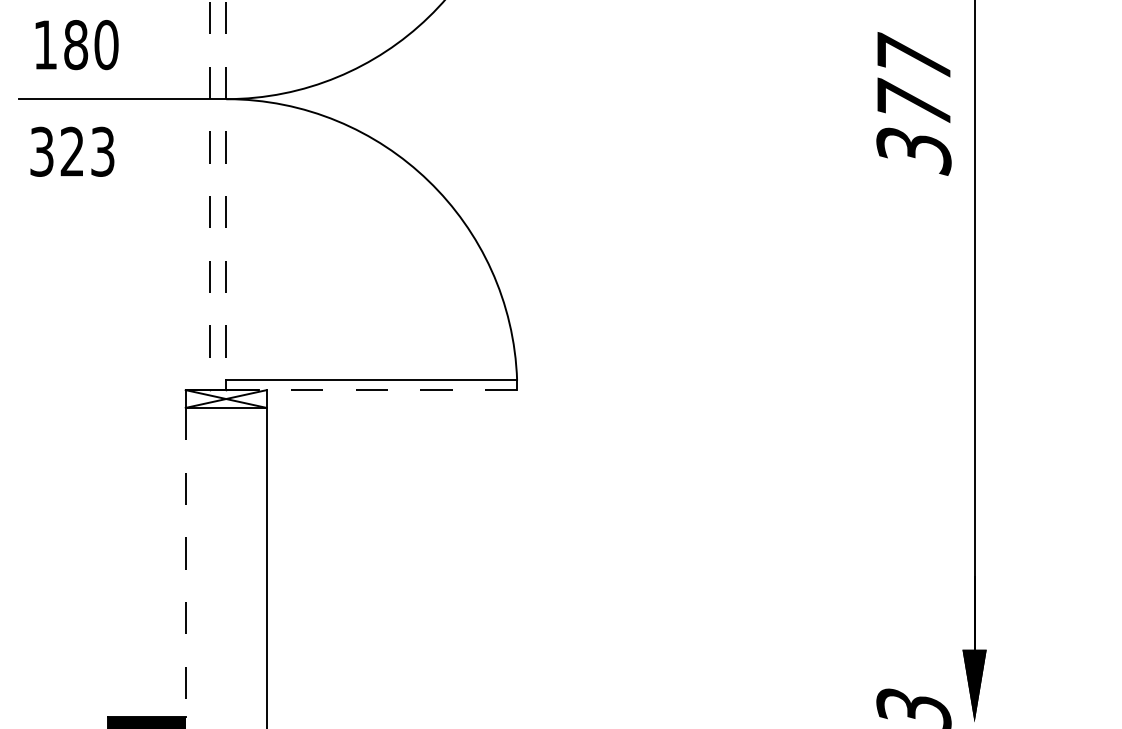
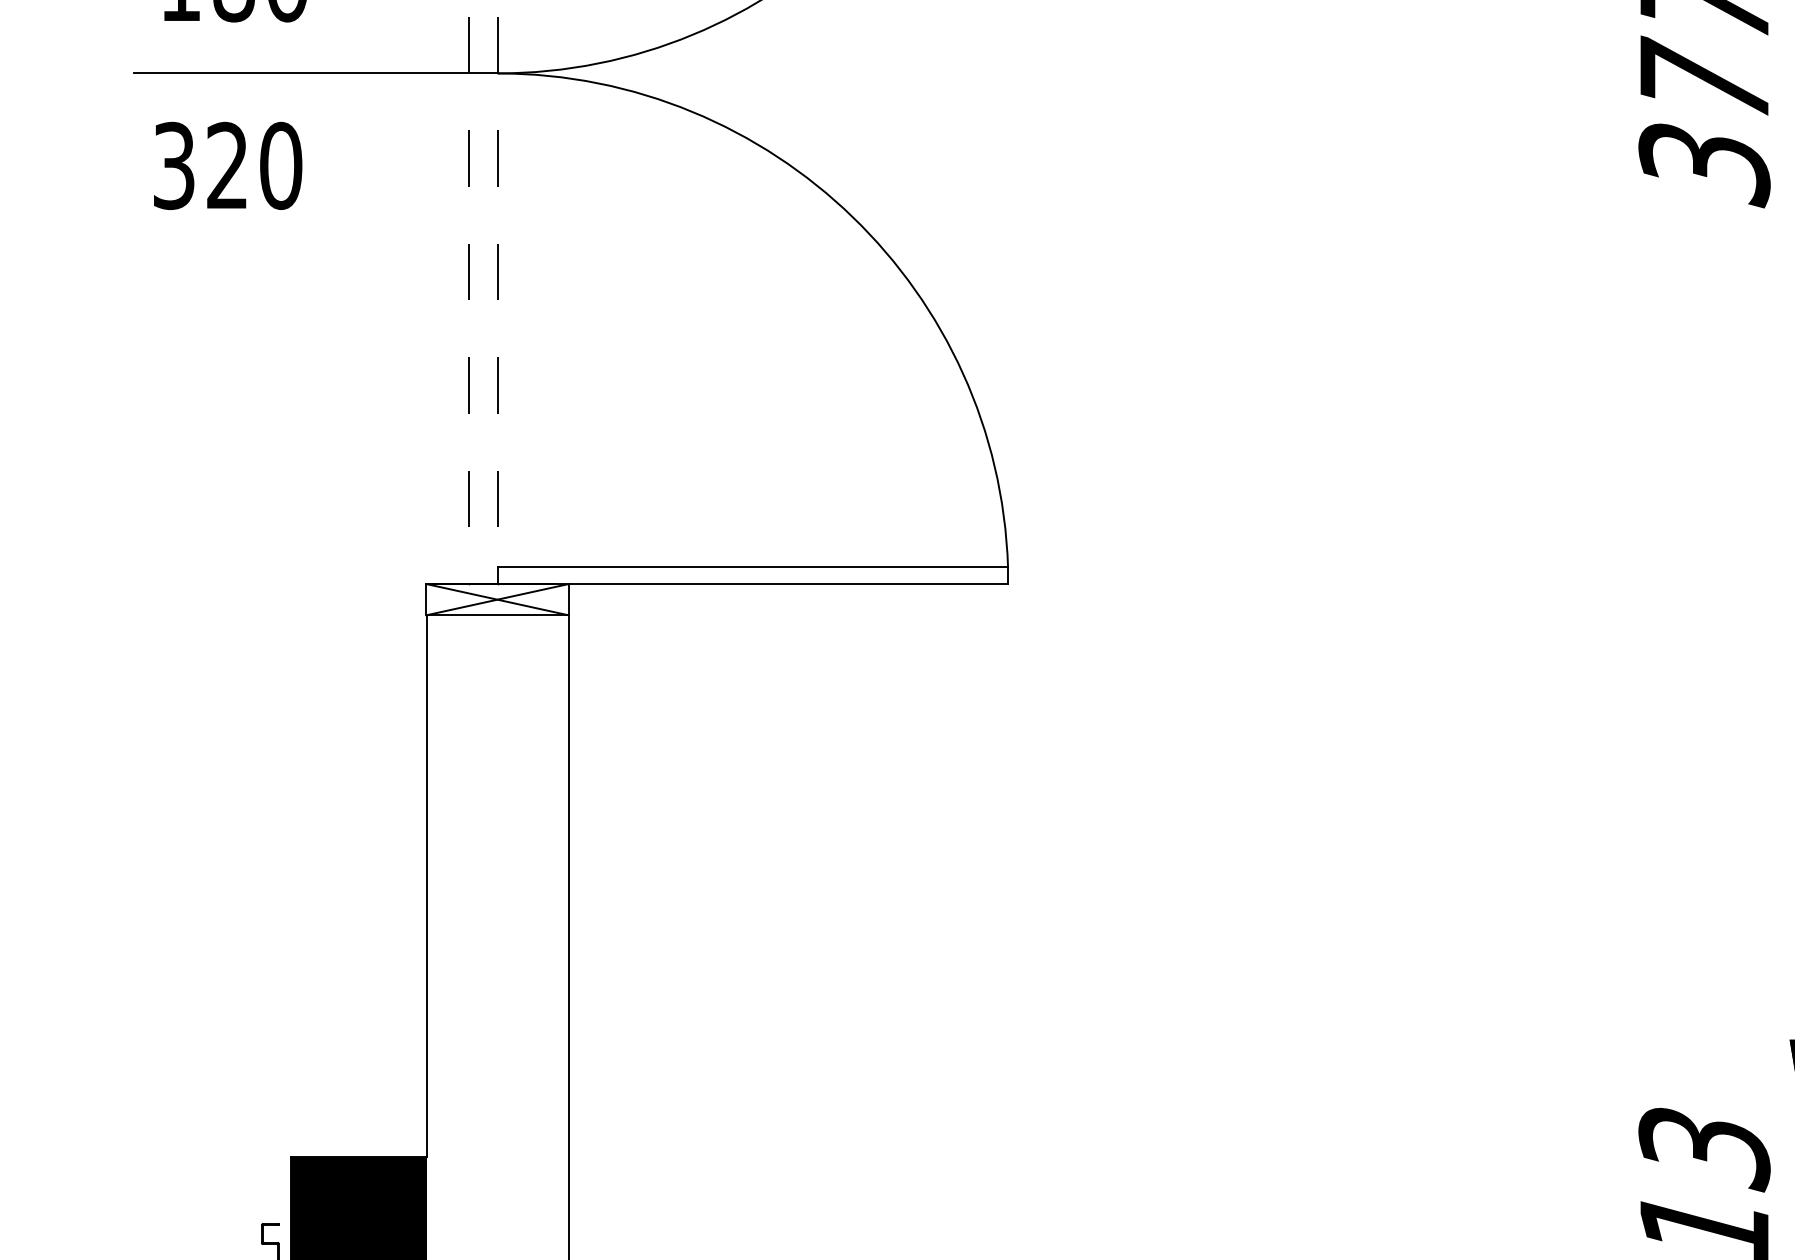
text: (102, 151) -> (280, 165), 323 -> 320
line: (371, 390) -> (752, 584), dashed -> solid
line: (185, 562) -> (426, 886), dashed -> solid

